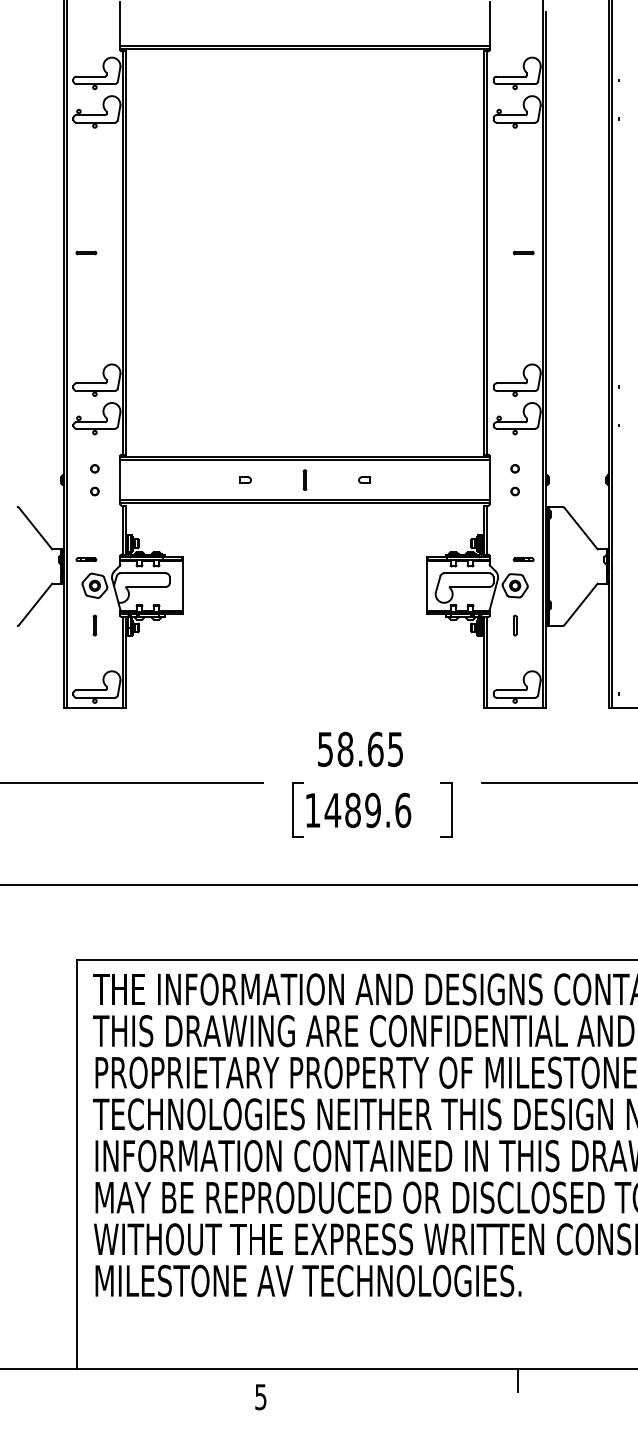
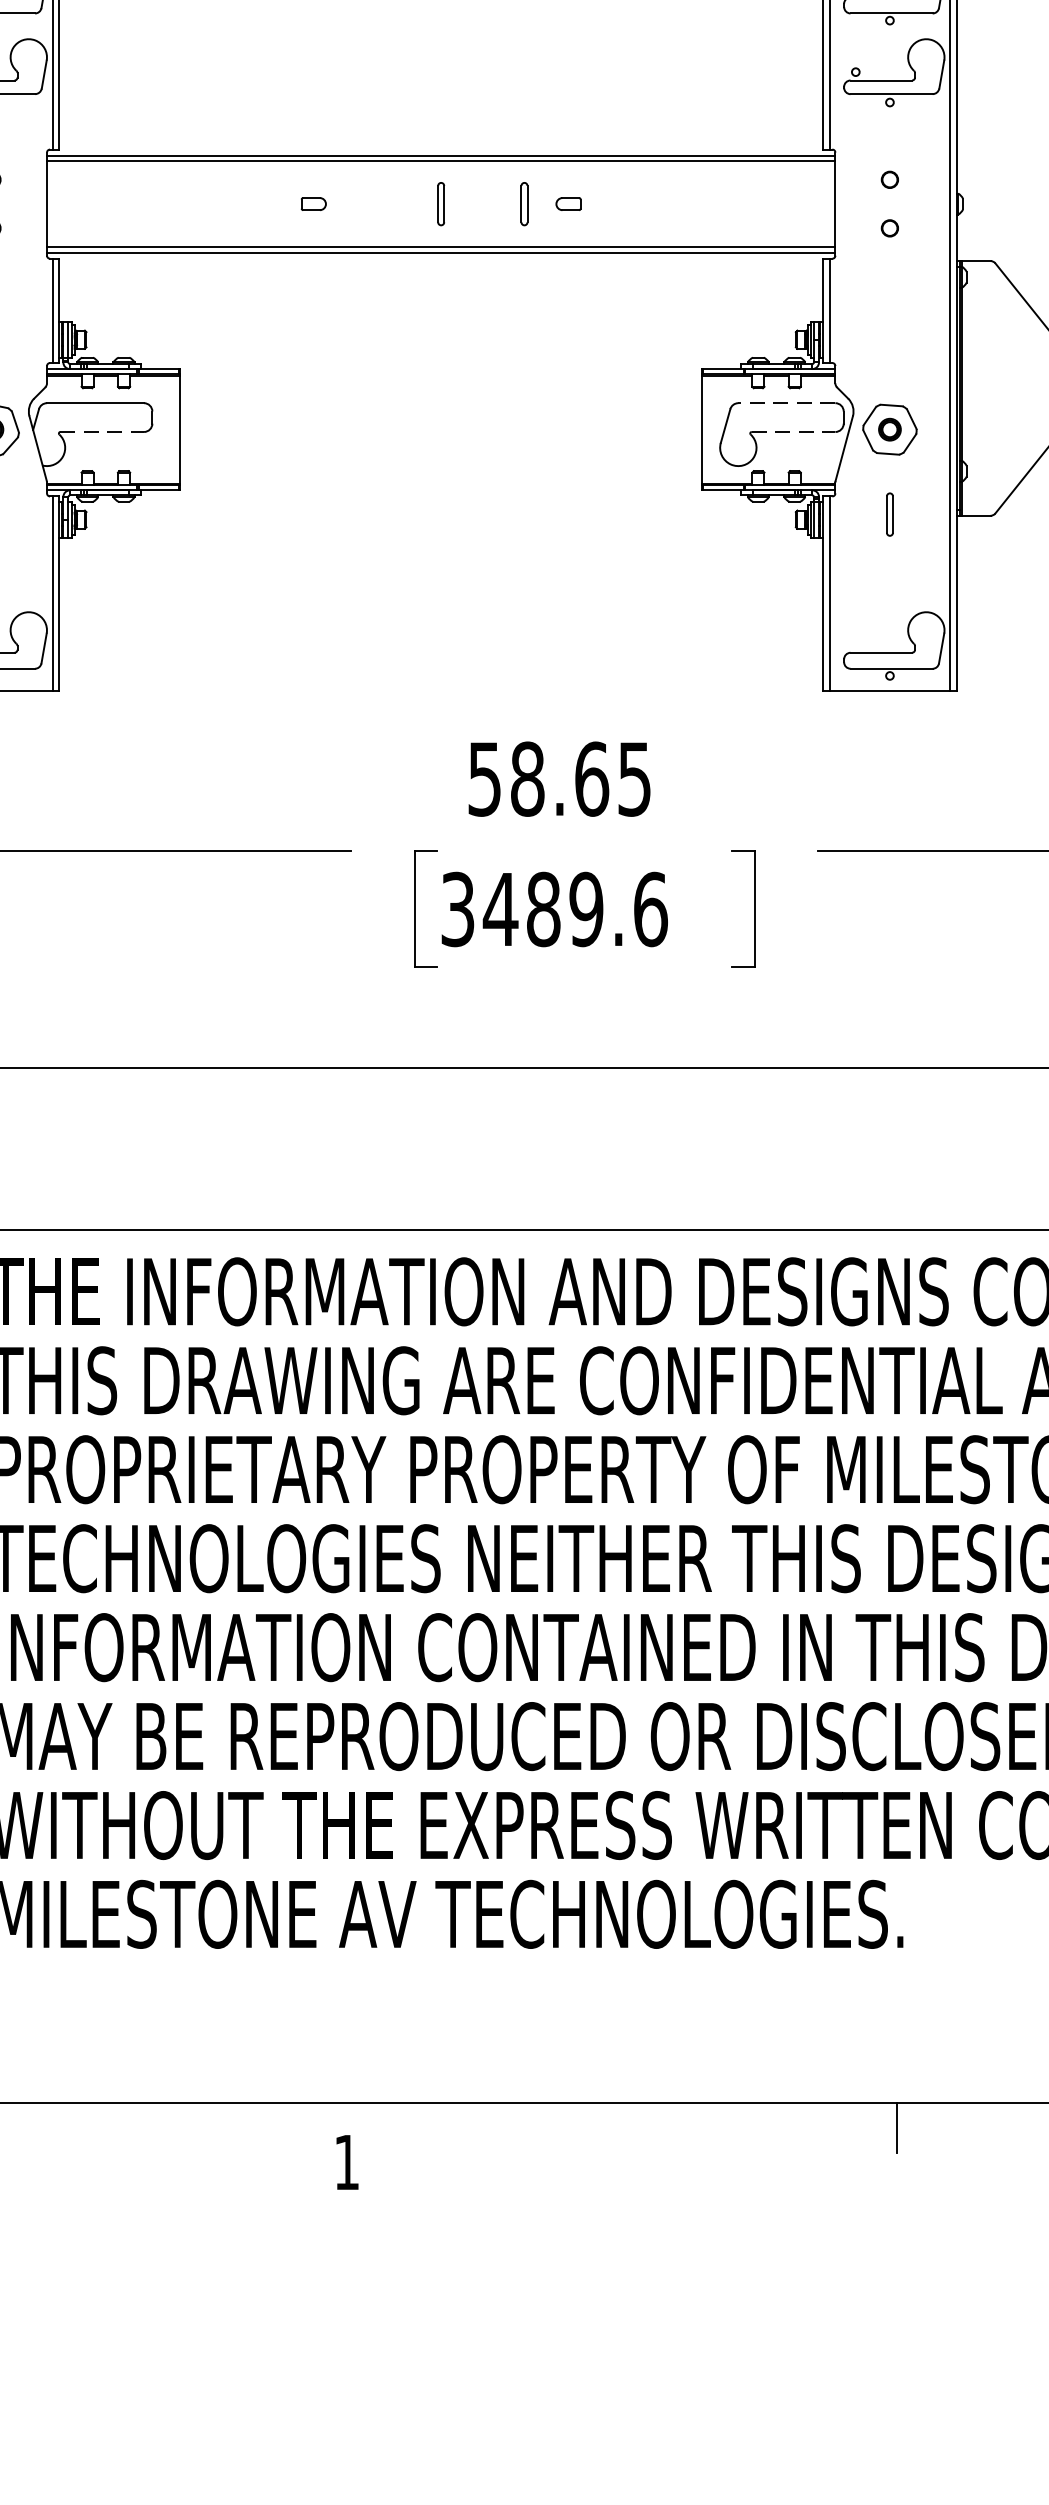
part: (343, 479) -> (523, 202), added
part: (523, 559) -> (907, 373), removed
line: (466, 573) -> (785, 403), solid -> dashed
line: (146, 586) -> (102, 431), solid -> dashed
line: (470, 586) -> (794, 431), solid -> dashed
text: (312, 810) -> (457, 909), 1489.6 -> 3489.6
text: (260, 1397) -> (346, 2163), 5 -> 1

